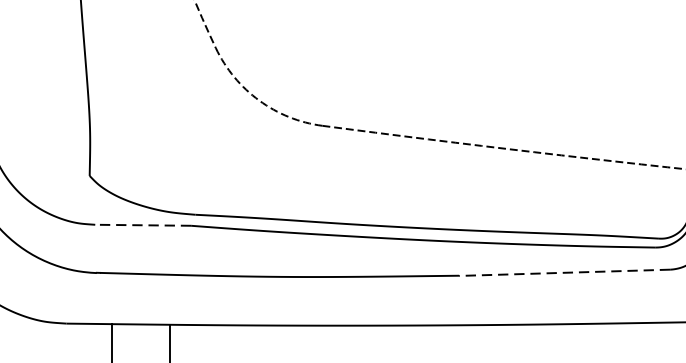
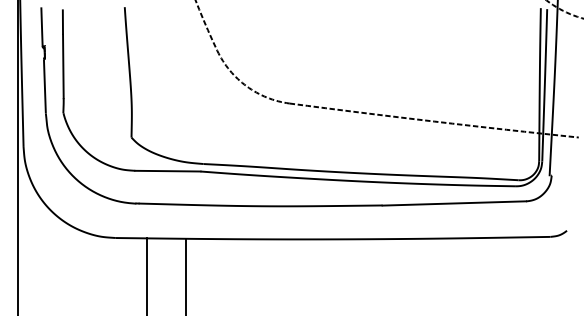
line: (142, 225) -> (167, 171), dashed -> solid
line: (564, 272) -> (454, 203), dashed -> solid

